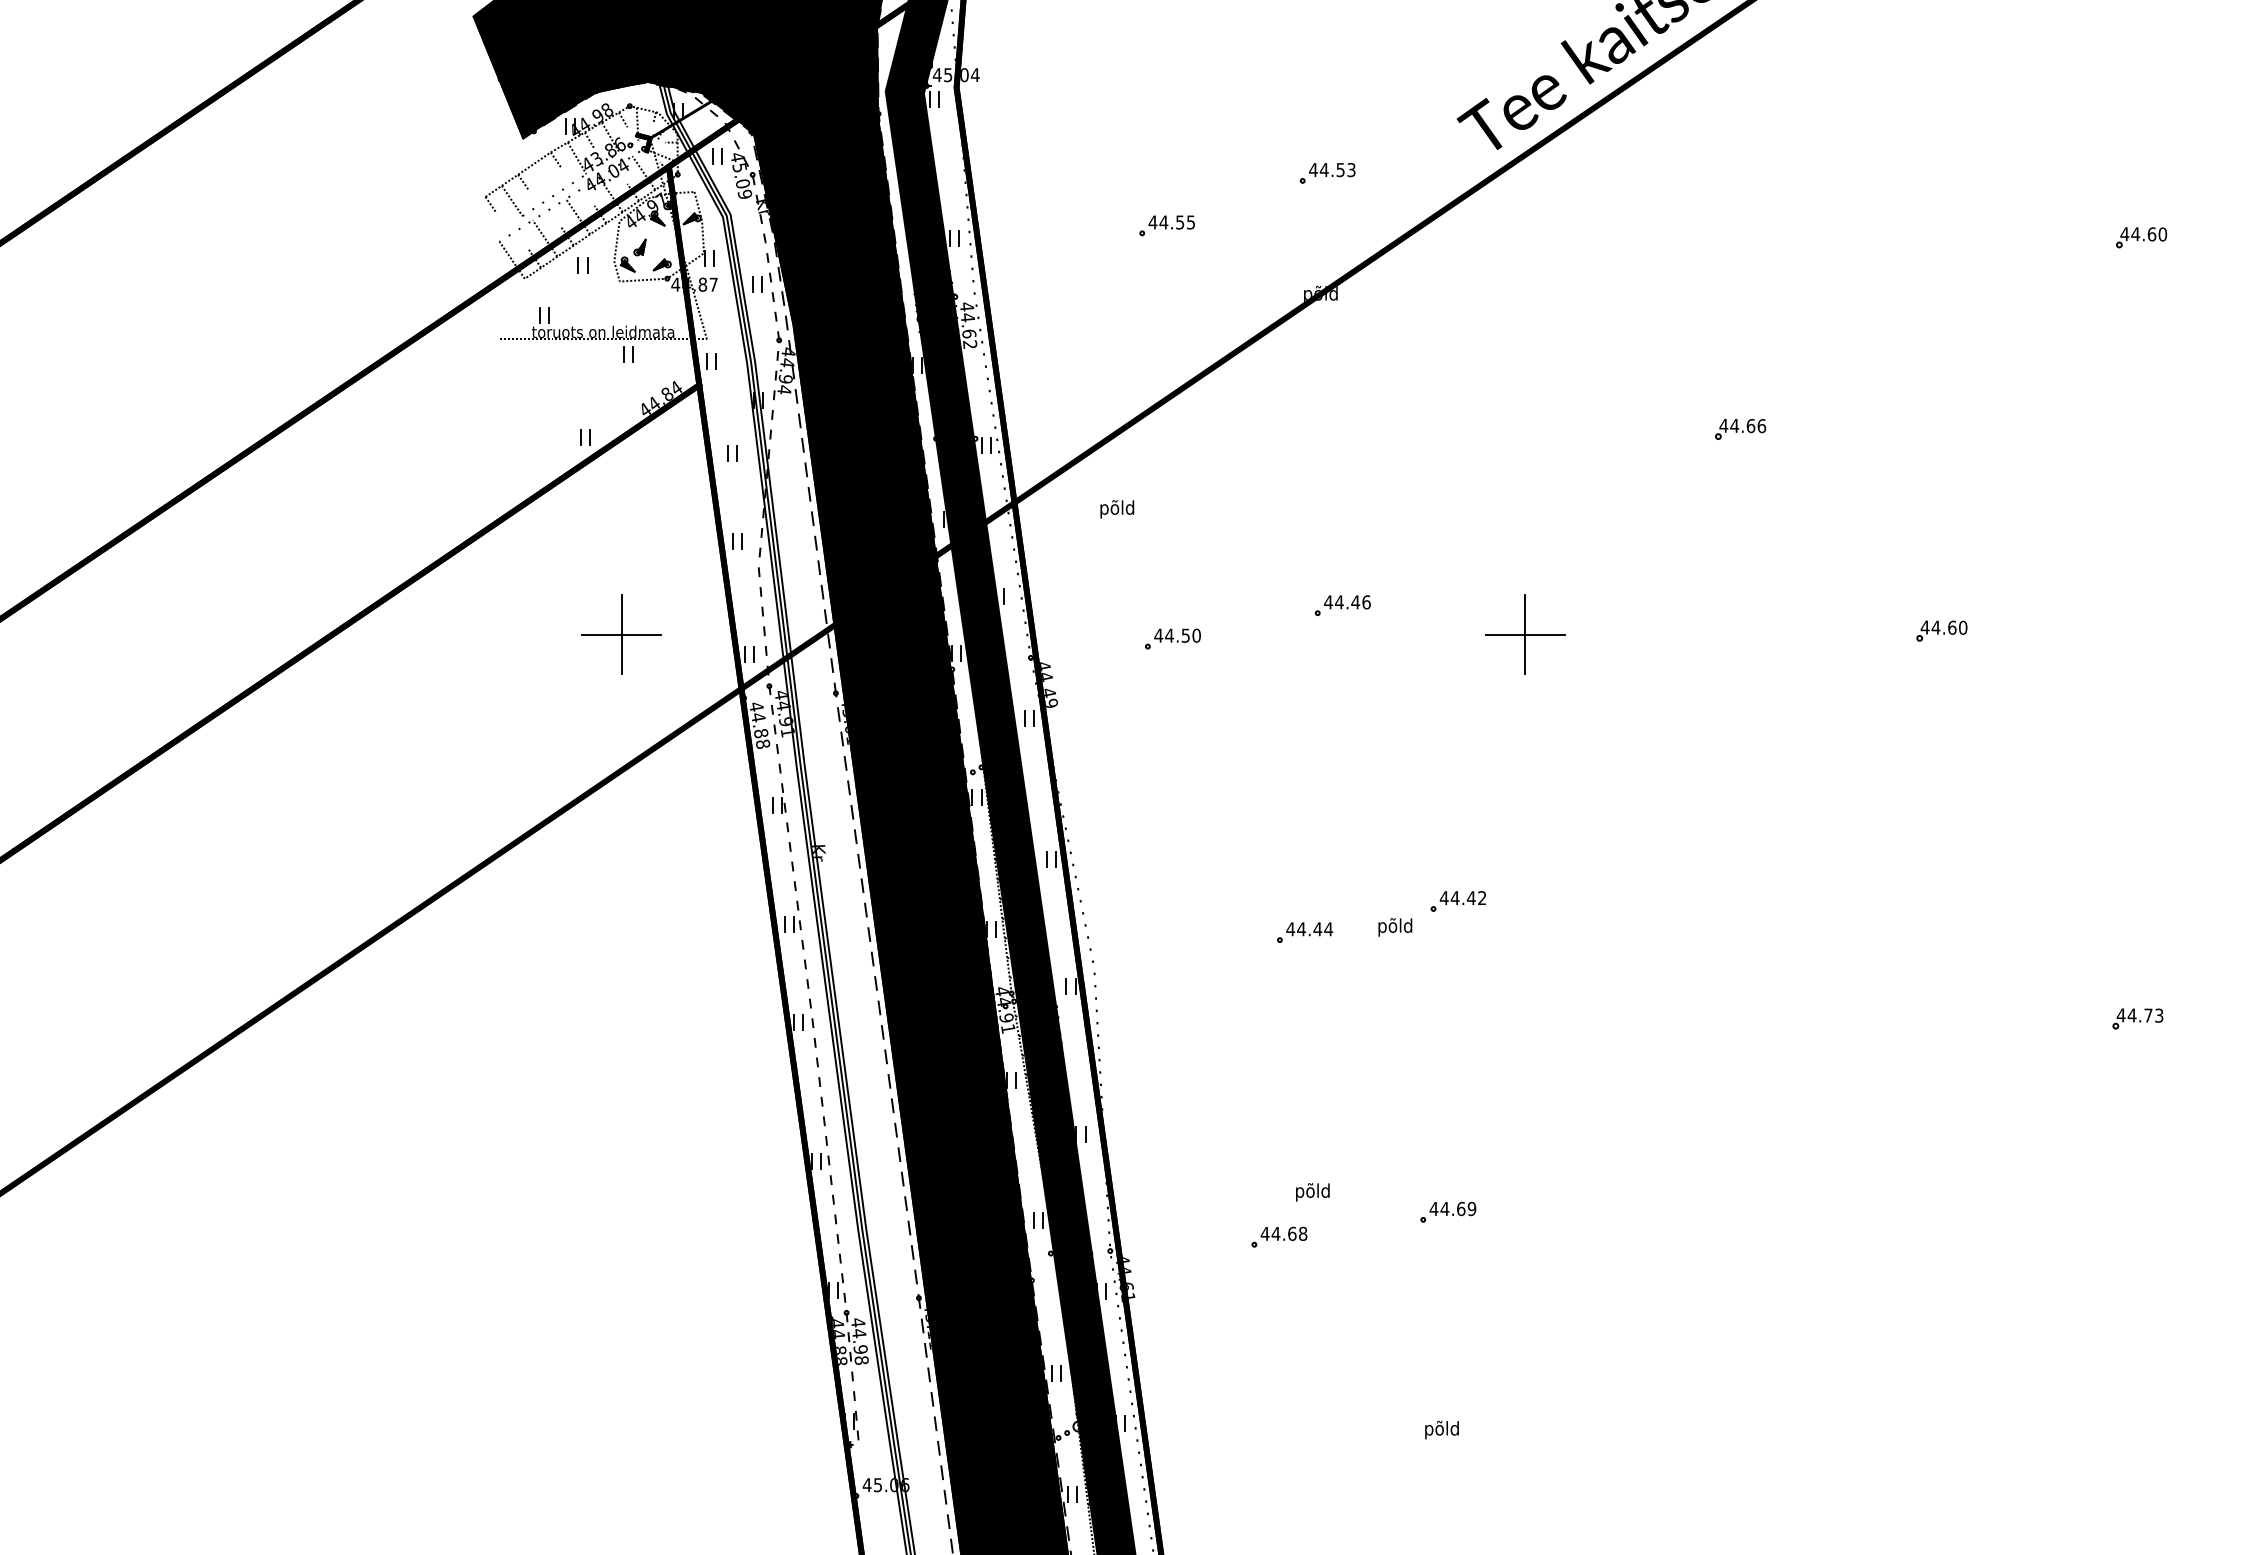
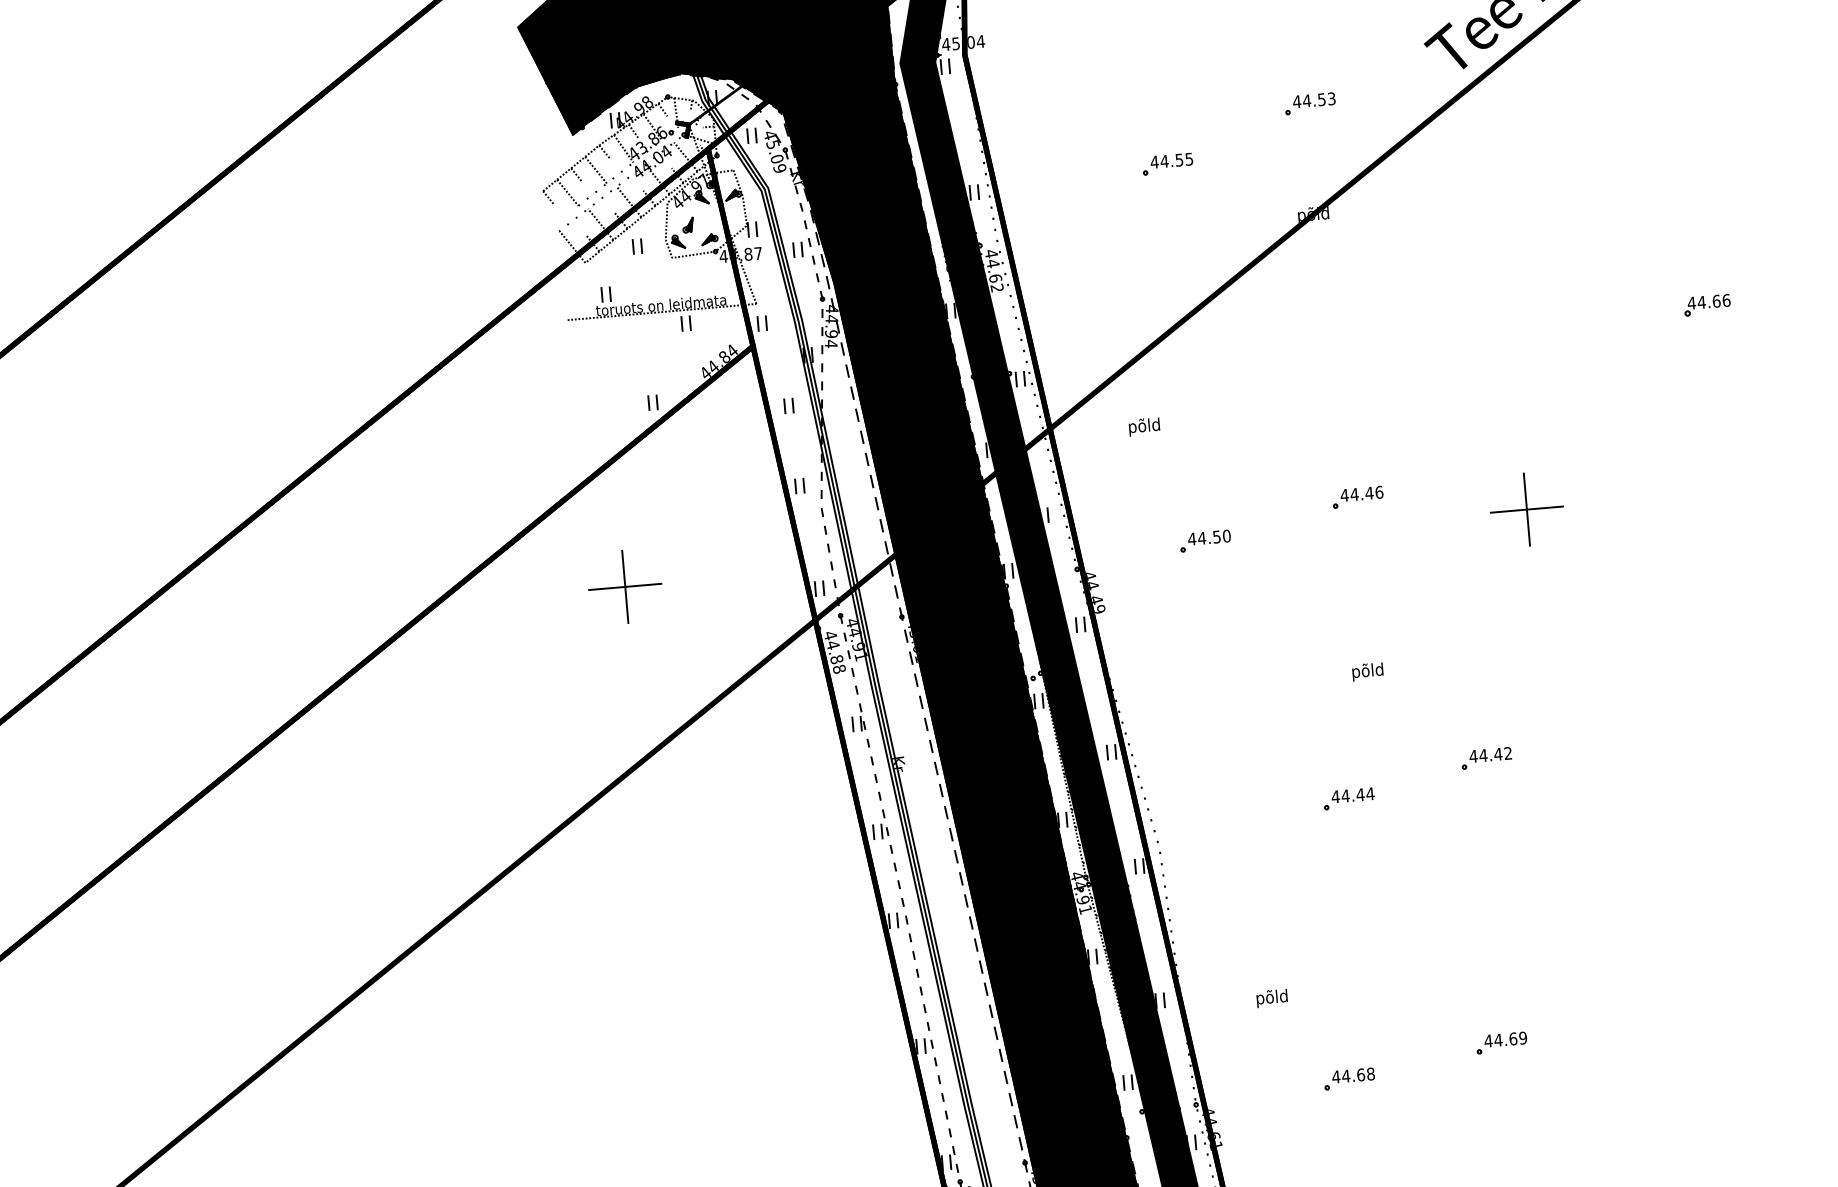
line: (544, 178) -> (595, 169), added
part: (621, 634) -> (624, 586), moved
text: (1395, 927) -> (1368, 671), moved
text: (1312, 1192) -> (1271, 998), moved

